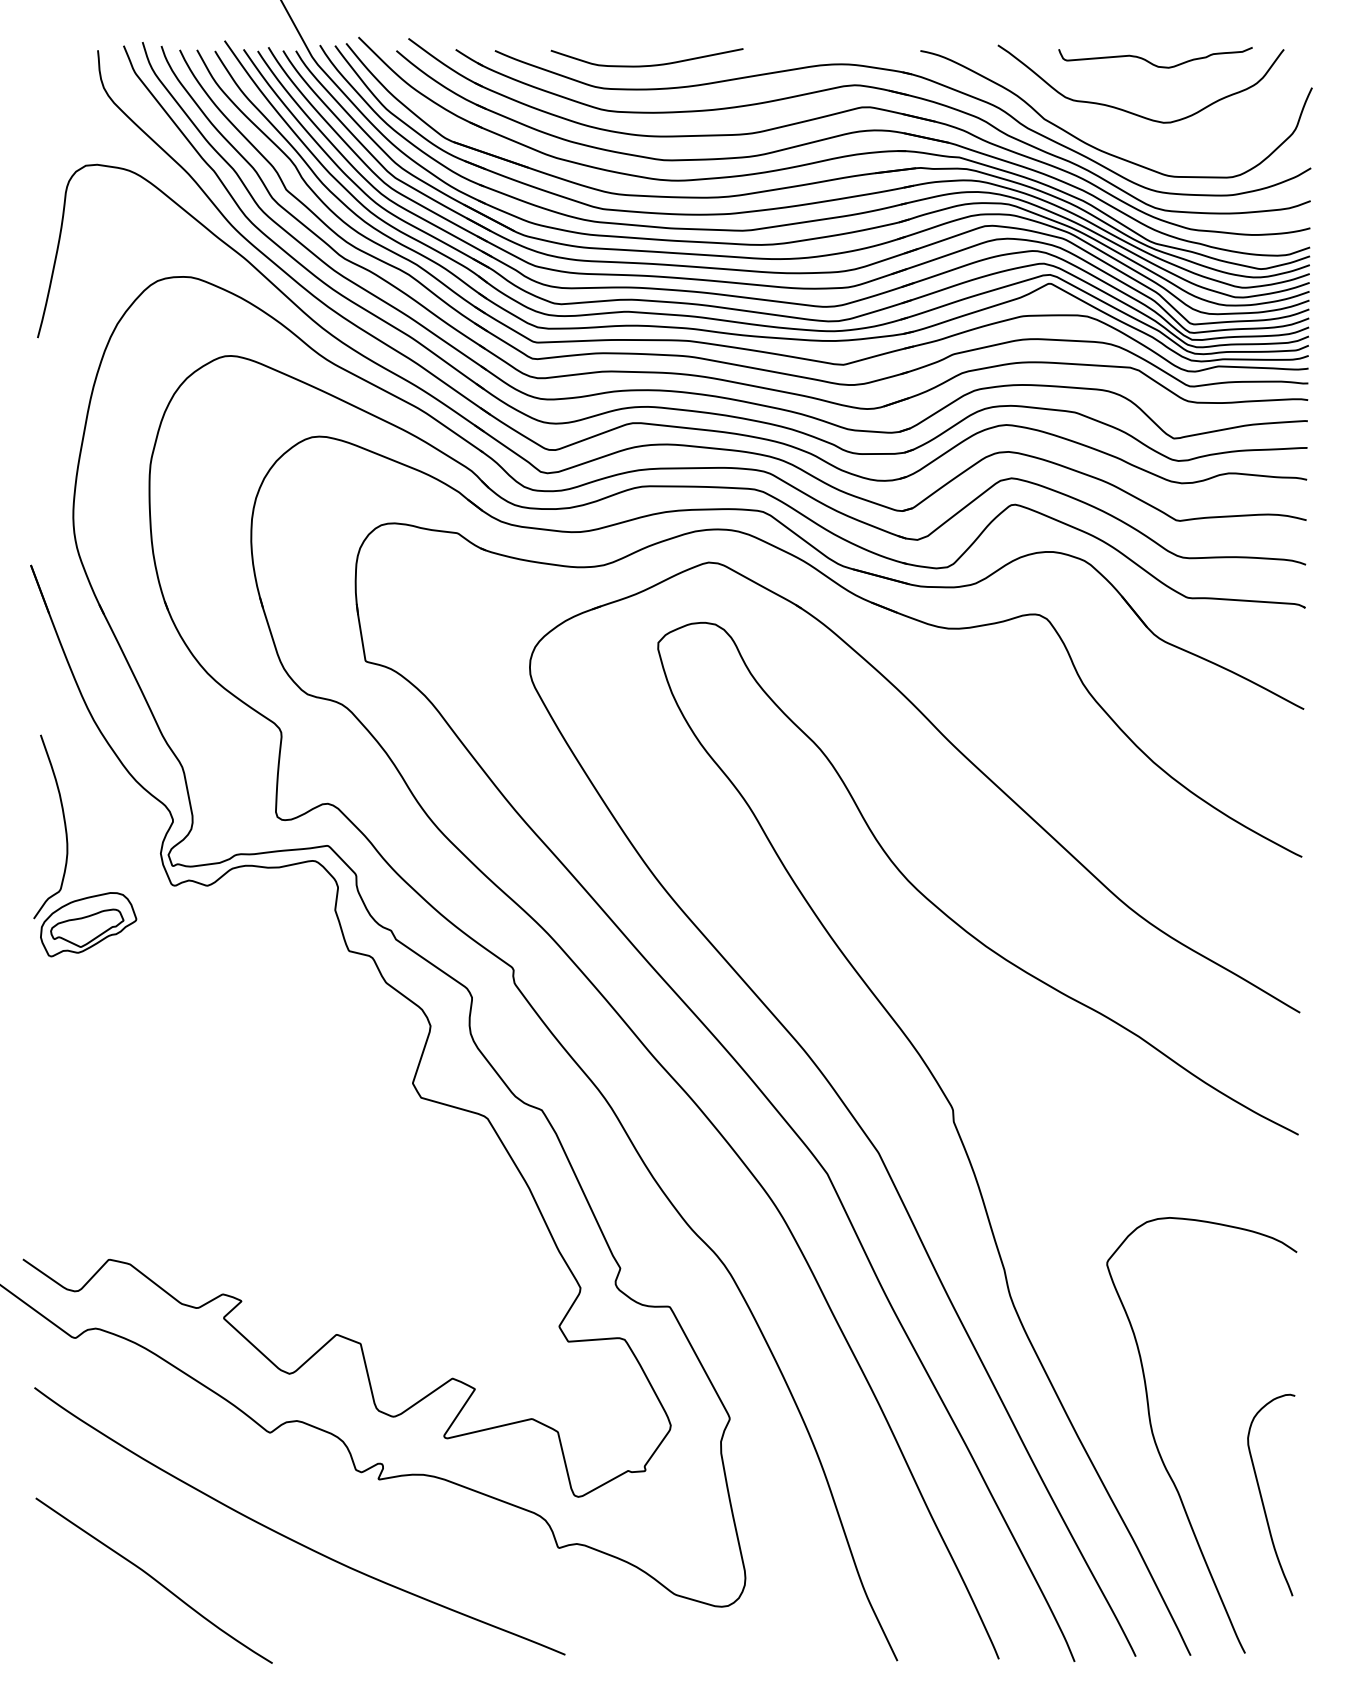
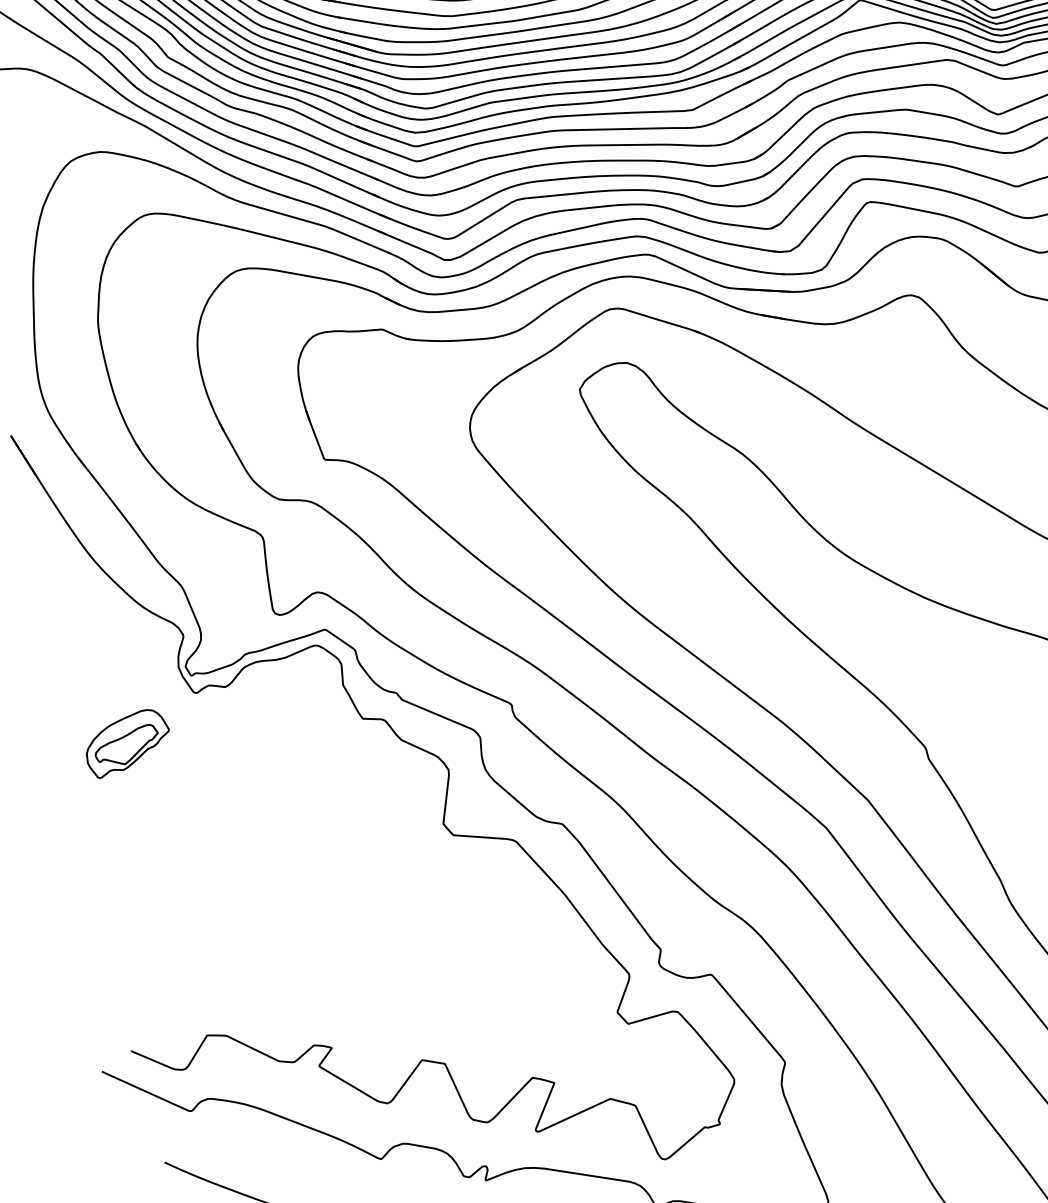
curve: (63, 821) -> (86, 656), removed

